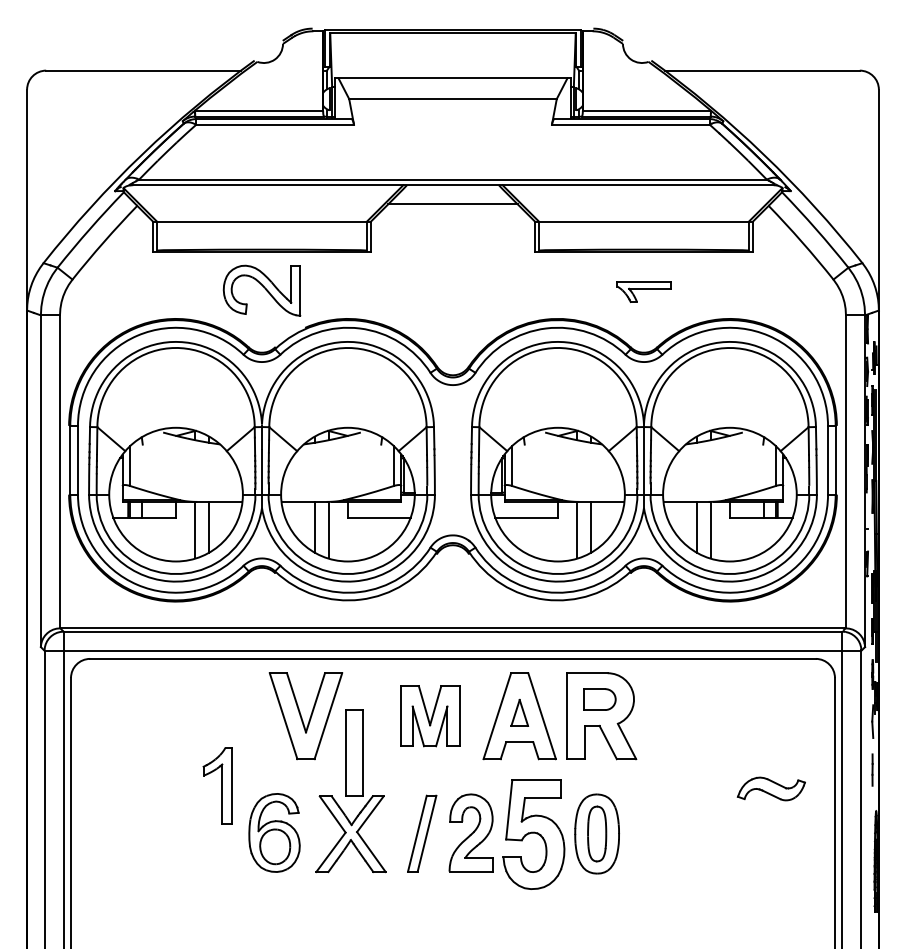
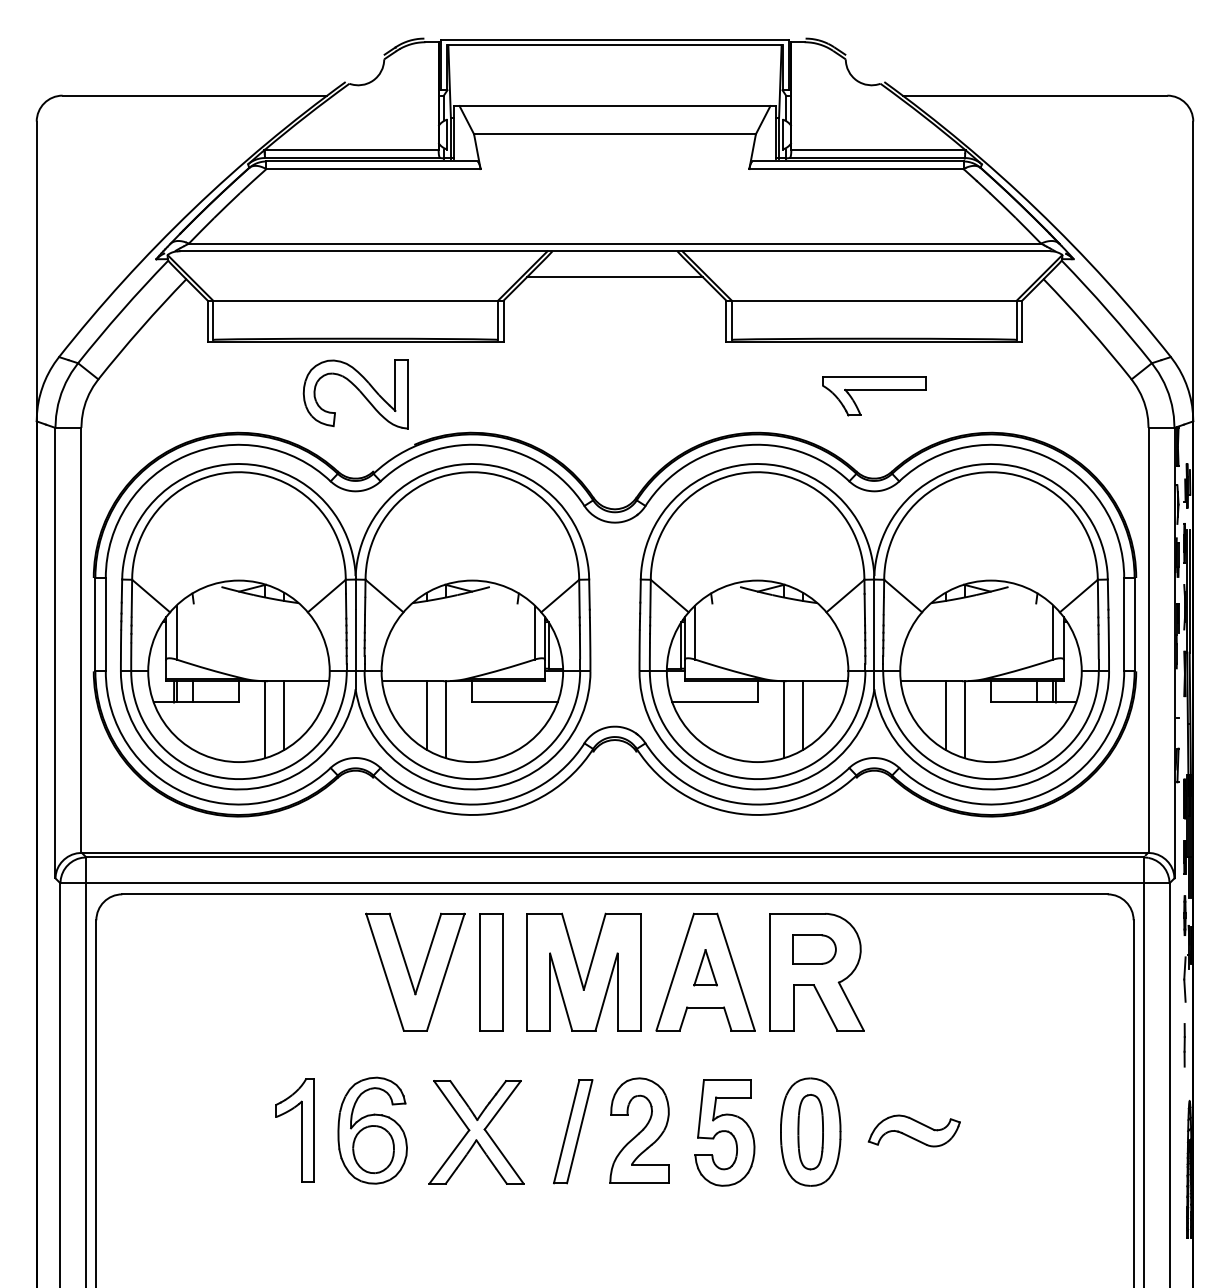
part: (644, 292) -> (874, 396), size x1.43
part: (429, 715) -> (583, 971), size x1.43
part: (354, 753) -> (491, 972), moved
part: (222, 785) -> (301, 1130), moved
part: (770, 788) -> (913, 1130), moved
part: (533, 834) -> (724, 1132), size x0.71

